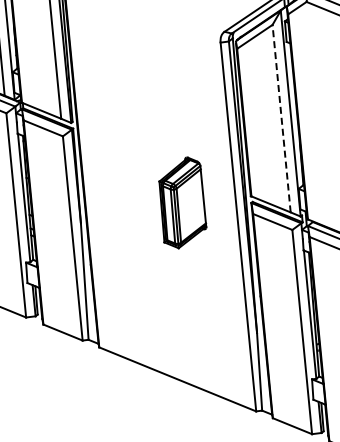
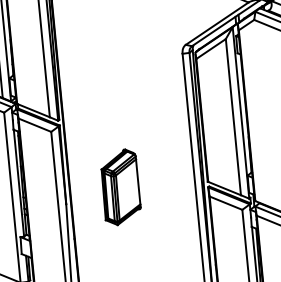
line: (281, 118) -> (233, 117), dashed -> solid
part: (182, 202) -> (120, 186), moved

